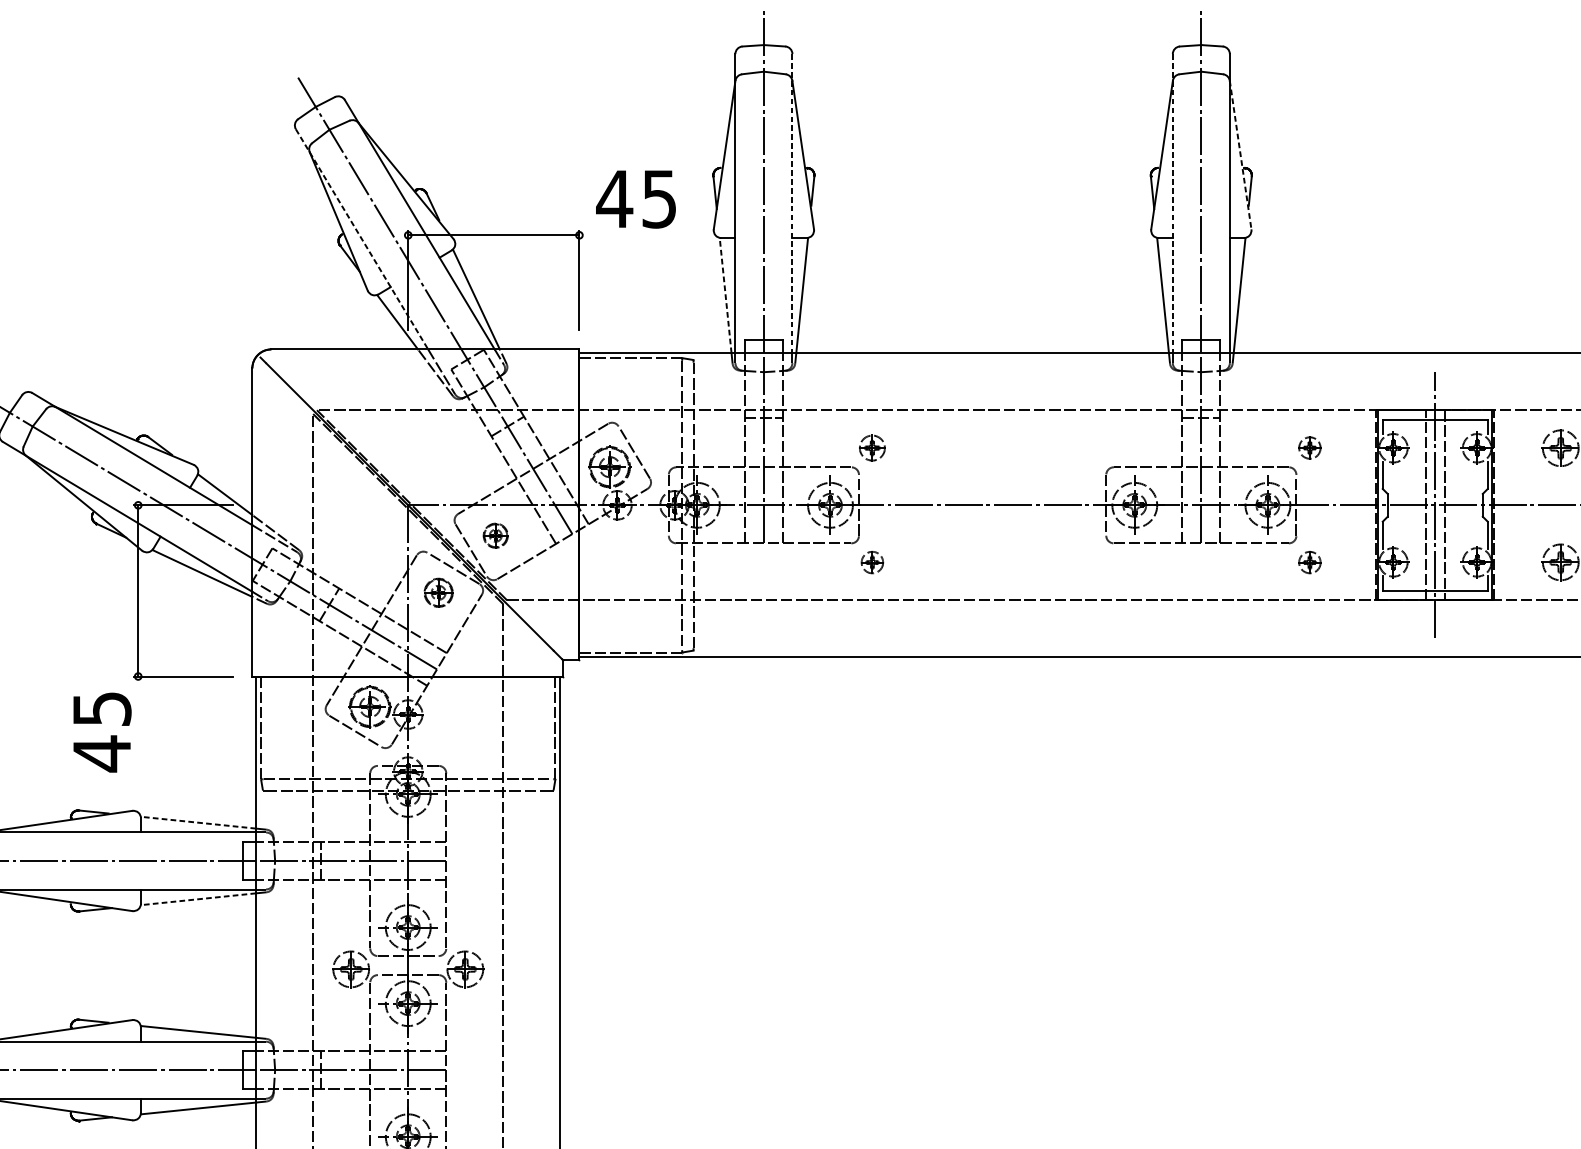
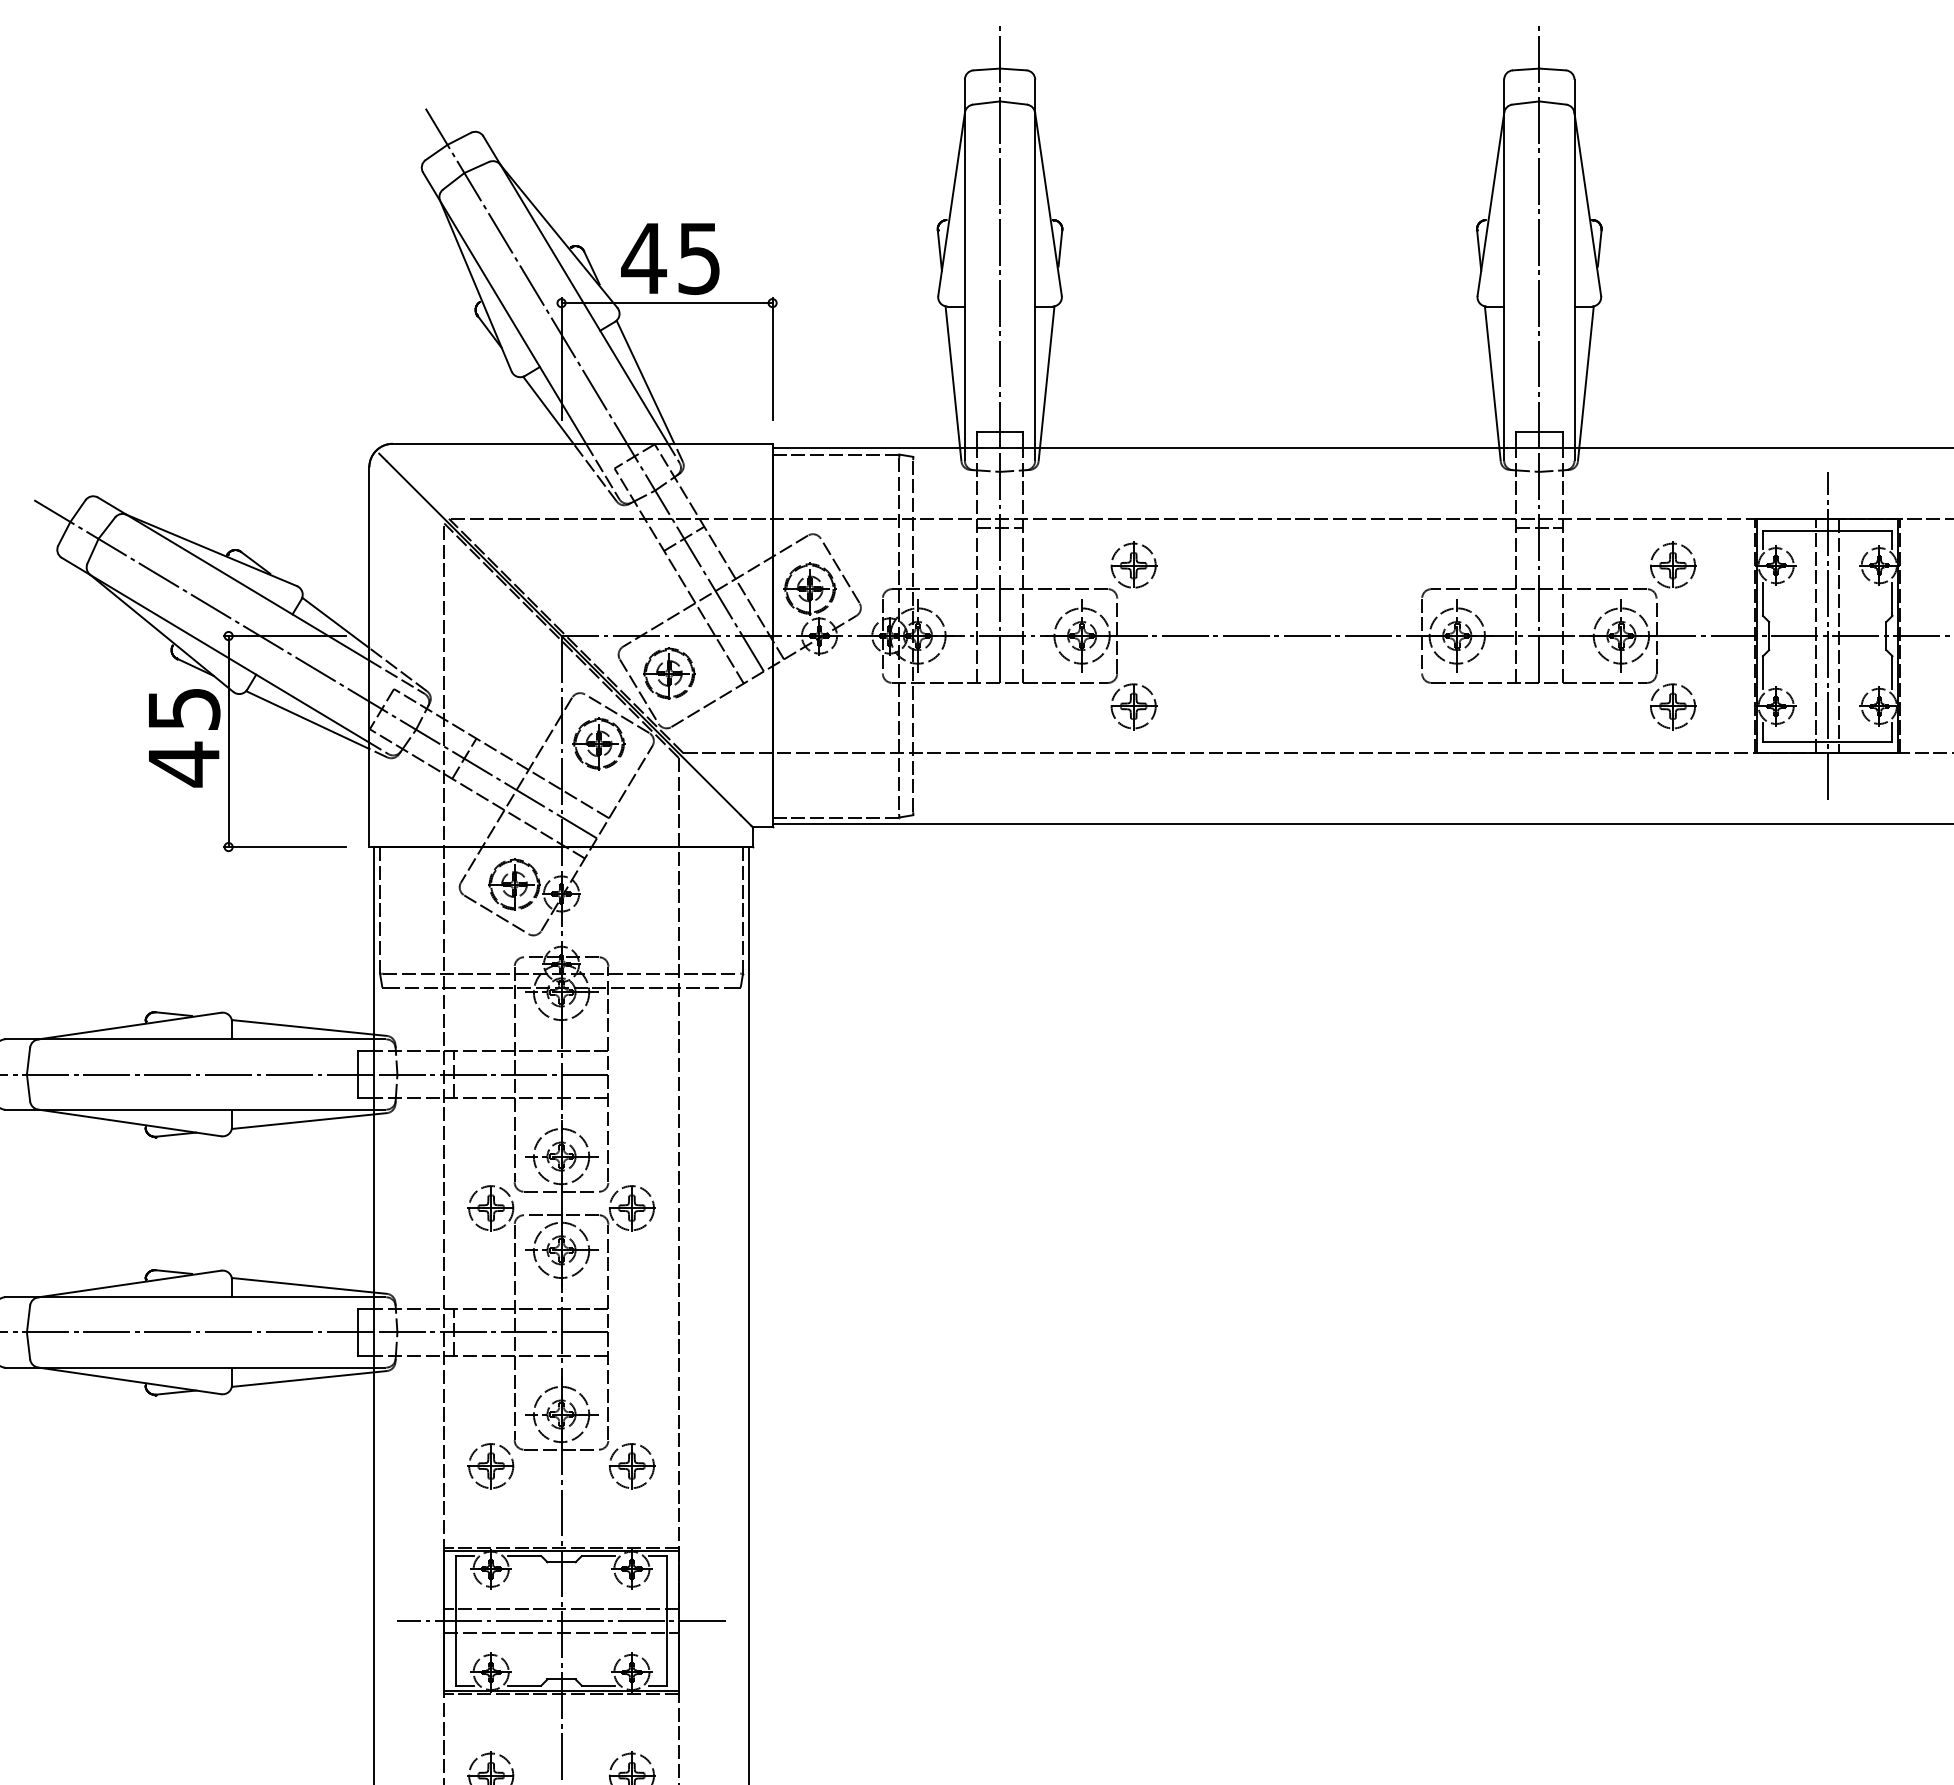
line: (1240, 155) -> (1587, 204), dashed -> solid
text: (636, 199) -> (670, 258), moved
line: (792, 203) -> (1035, 264), dashed -> solid
line: (1173, 203) -> (1504, 264), dashed -> solid
line: (361, 239) -> (504, 308), dashed -> solid
line: (725, 294) -> (952, 376), dashed -> solid
part: (872, 447) -> (1133, 564), size x1.43
part: (1310, 447) -> (1673, 564), size x1.67
part: (495, 535) -> (669, 673), size x1.67
part: (872, 562) -> (1133, 706), size x1.67
part: (1310, 562) -> (1673, 706), size x1.67
part: (438, 592) -> (598, 743), size x1.43
text: (102, 732) -> (184, 738), moved
line: (198, 822) -> (302, 1027), dashed -> solid
line: (198, 899) -> (302, 1121), dashed -> solid

